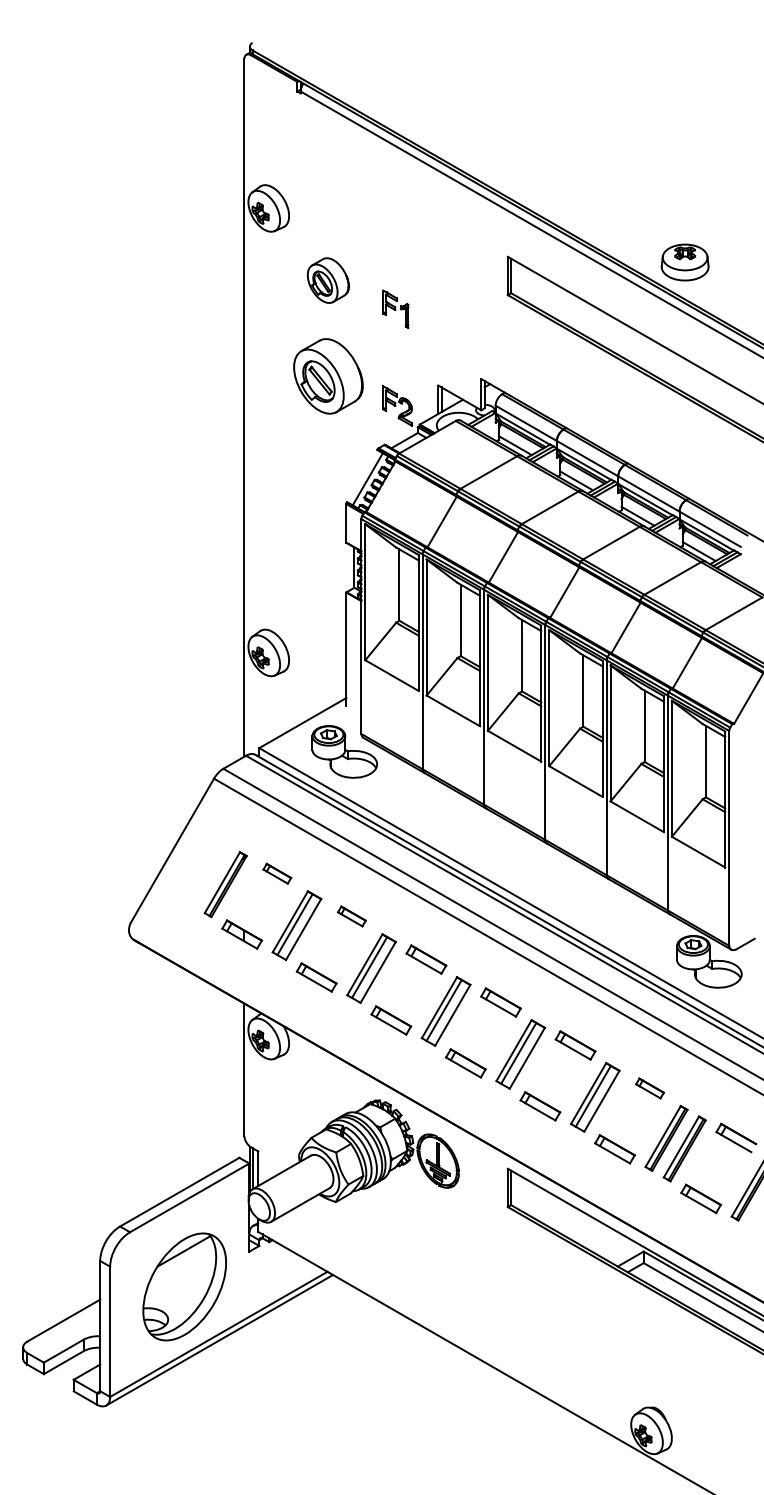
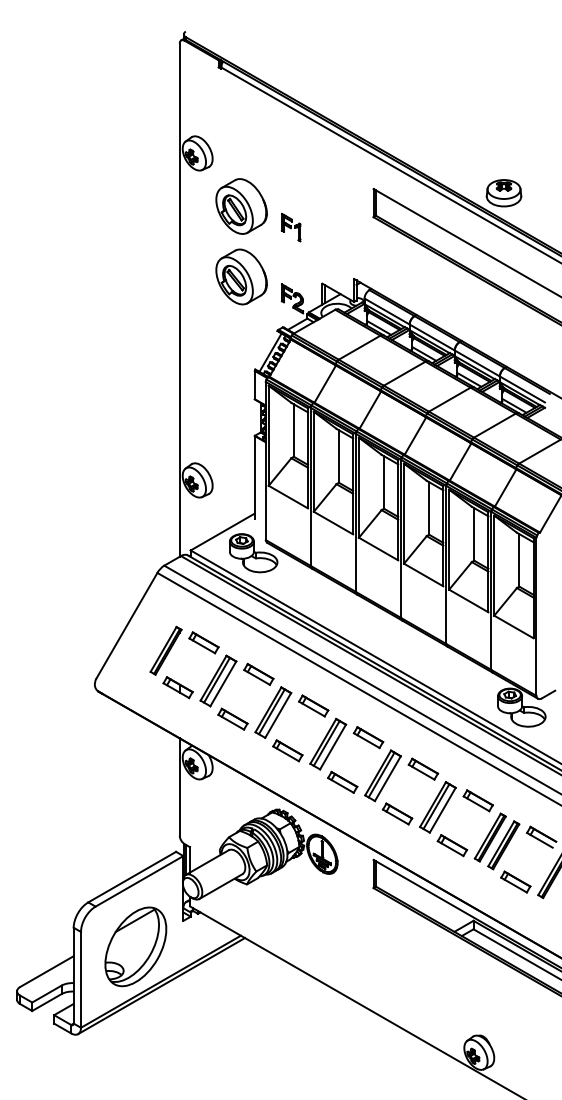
part: (328, 280) -> (241, 206), size x1.67
part: (276, 873) -> (203, 642), size x1.43
part: (351, 915) -> (258, 673), size x1.43
part: (649, 1088) -> (477, 800), size x1.43

